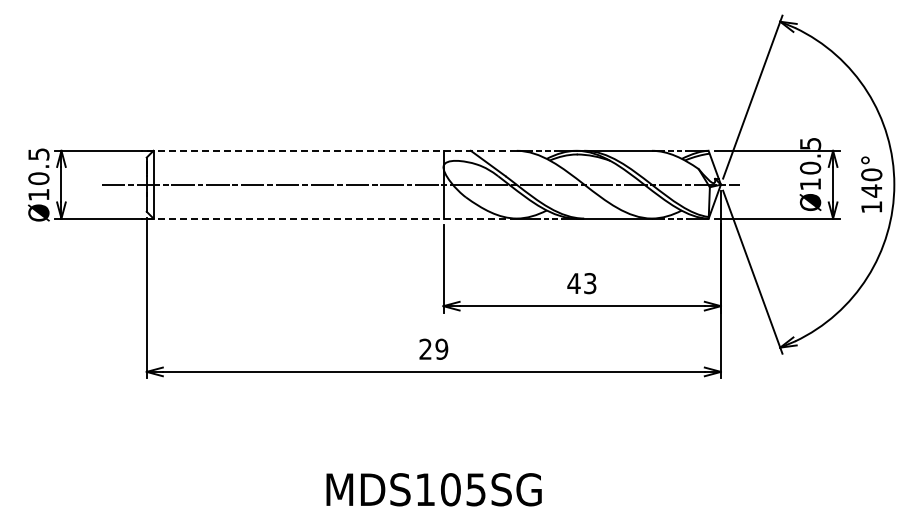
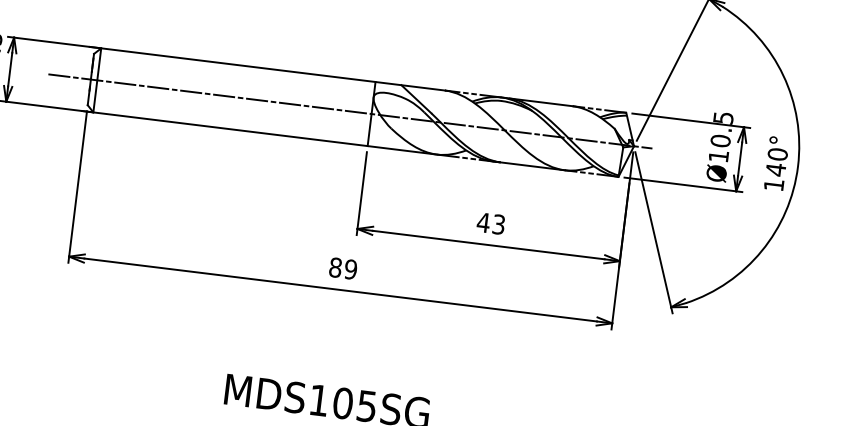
line: (329, 150) -> (267, 68), dashed -> solid
line: (329, 218) -> (259, 132), dashed -> solid
text: (425, 348) -> (335, 266), 29 -> 89

